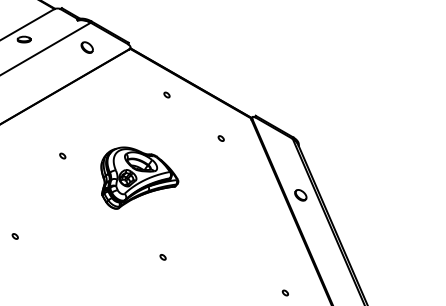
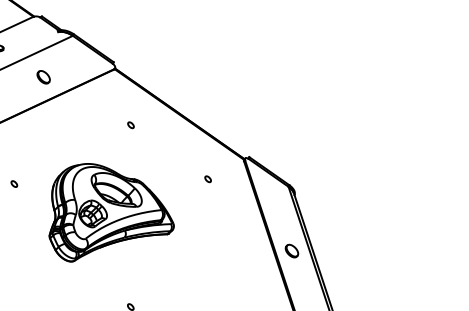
part: (86, 47) -> (42, 77), moved
part: (166, 94) -> (130, 124), moved
part: (62, 155) -> (14, 183), moved
part: (139, 177) -> (112, 214), size x1.43

